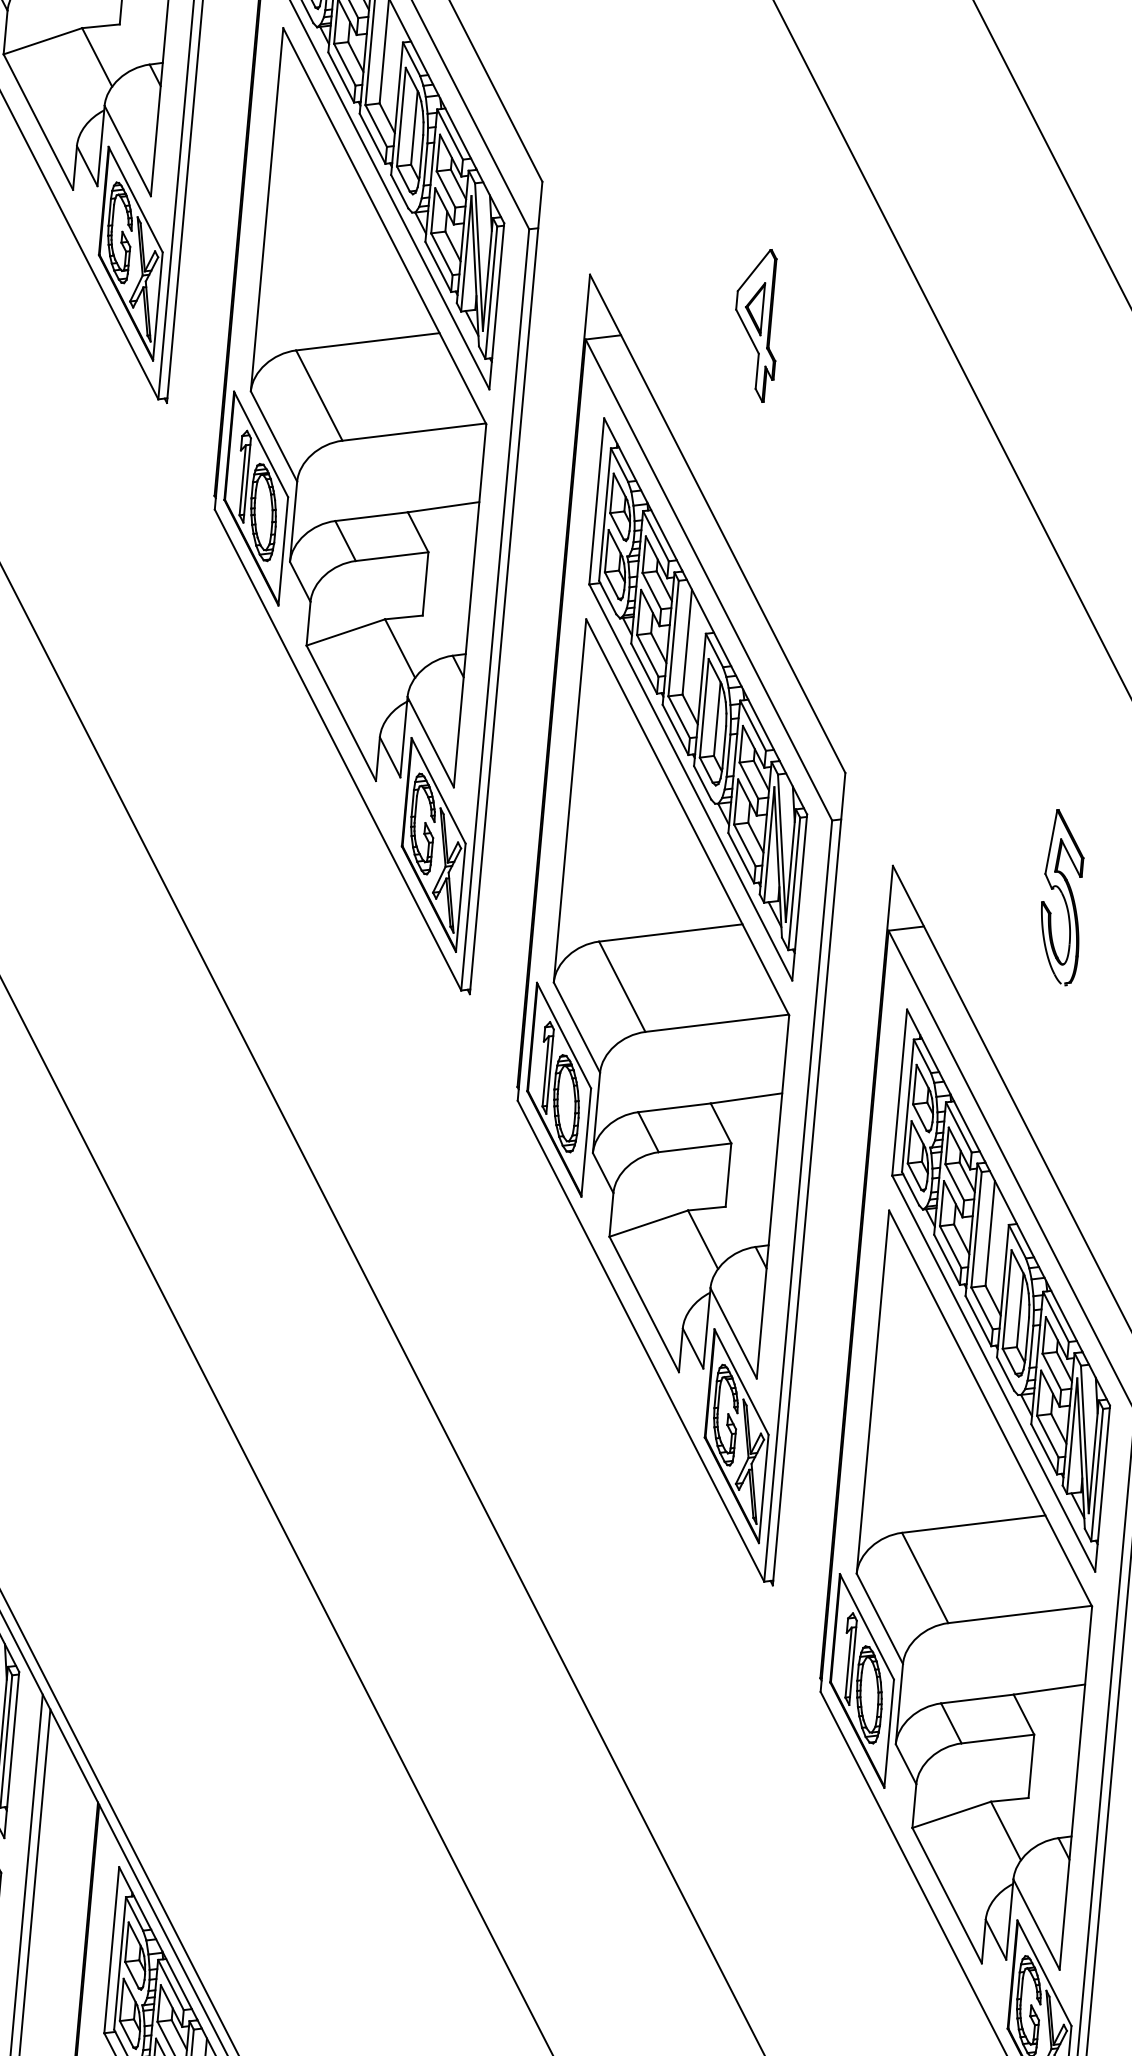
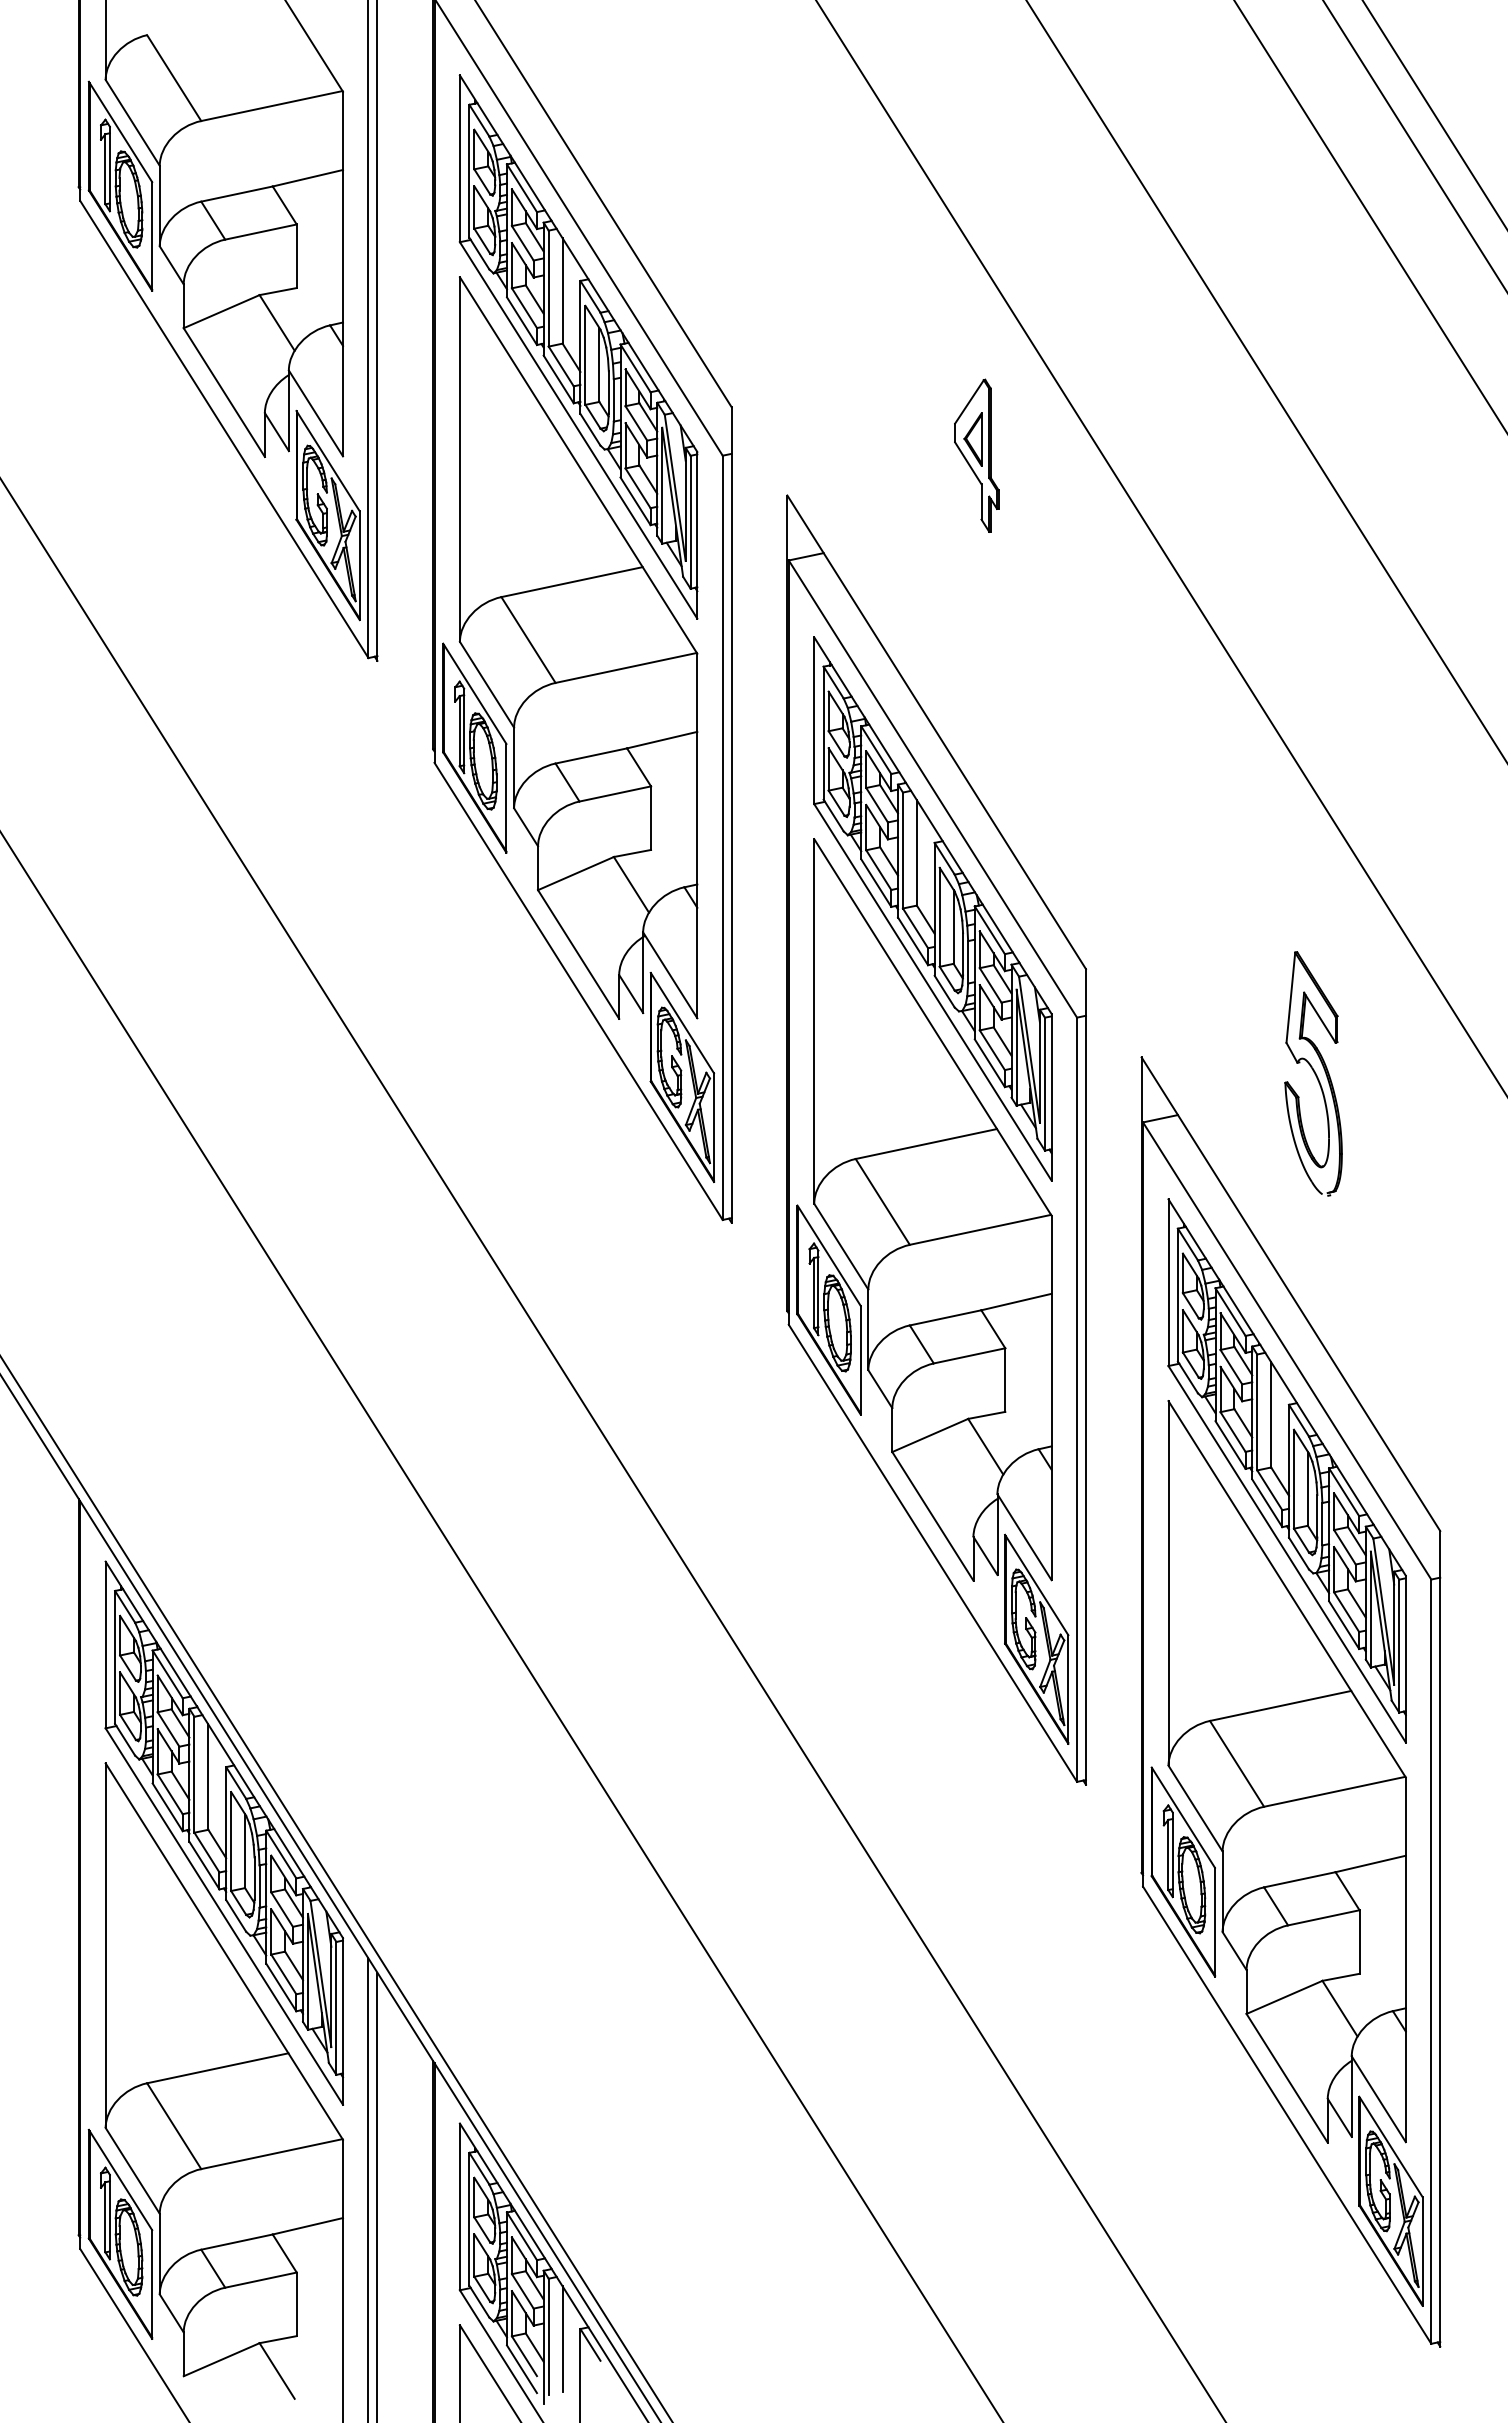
part: (756, 324) -> (976, 455), moved
part: (1062, 898) -> (1313, 1074), size x1.4

